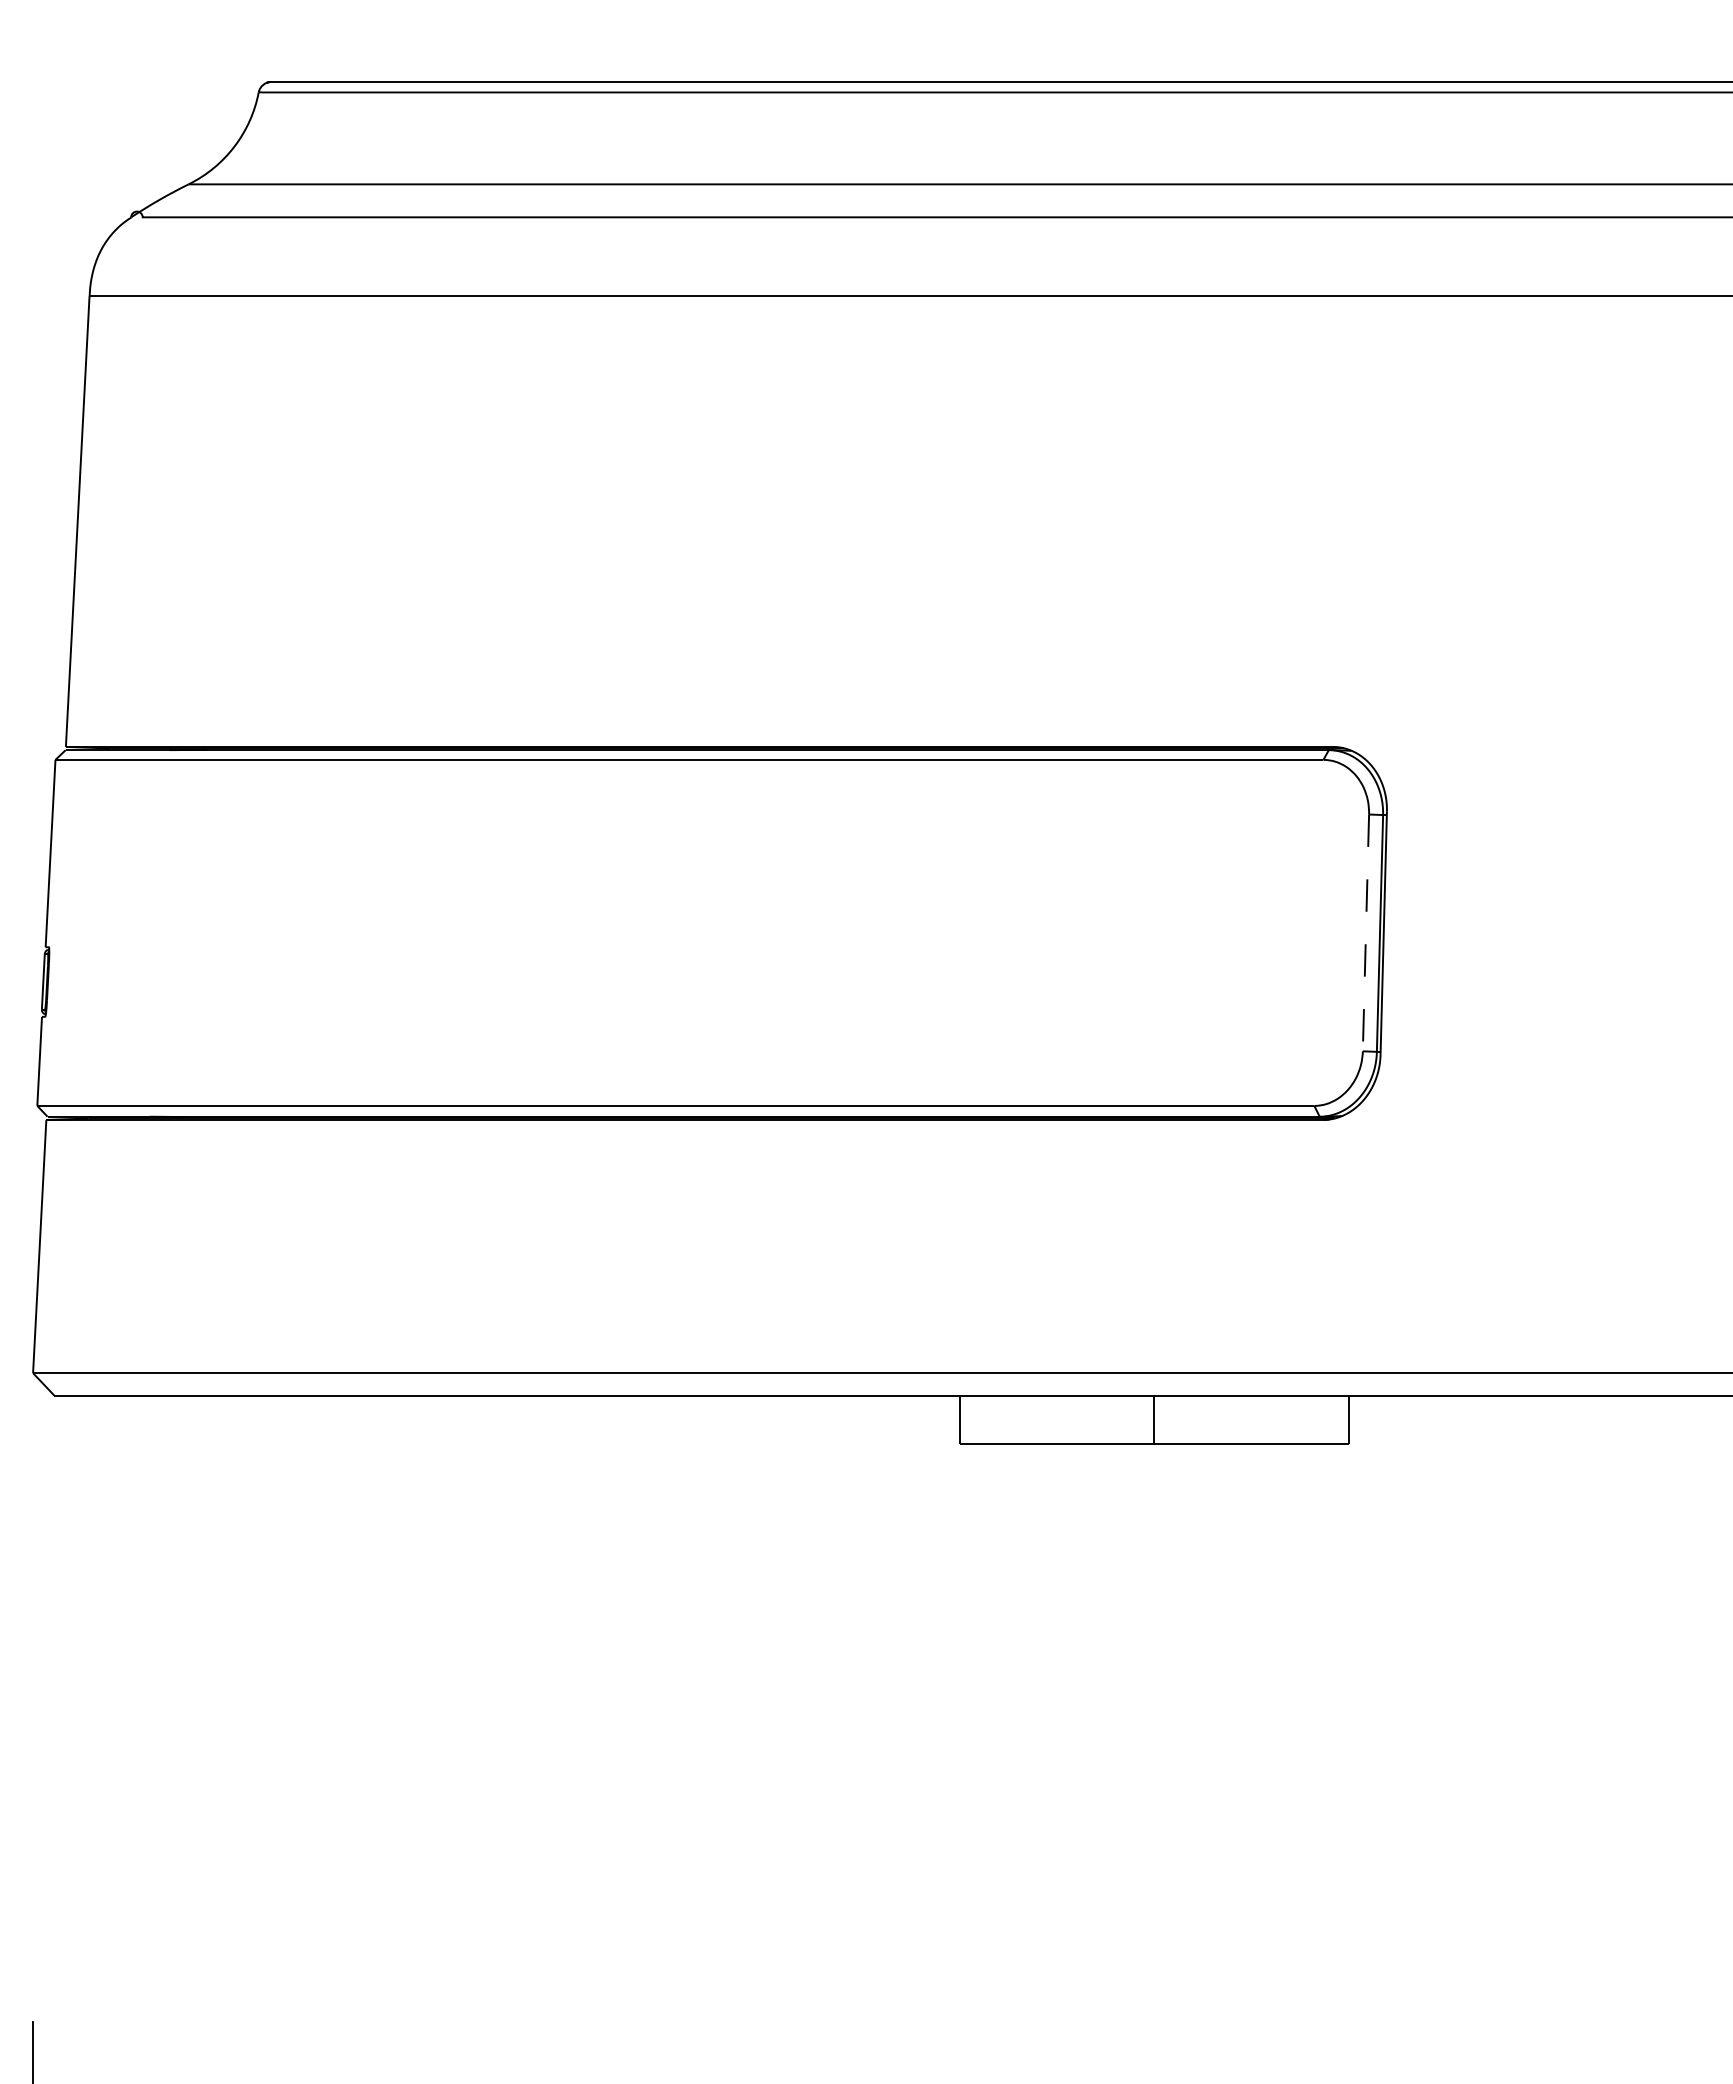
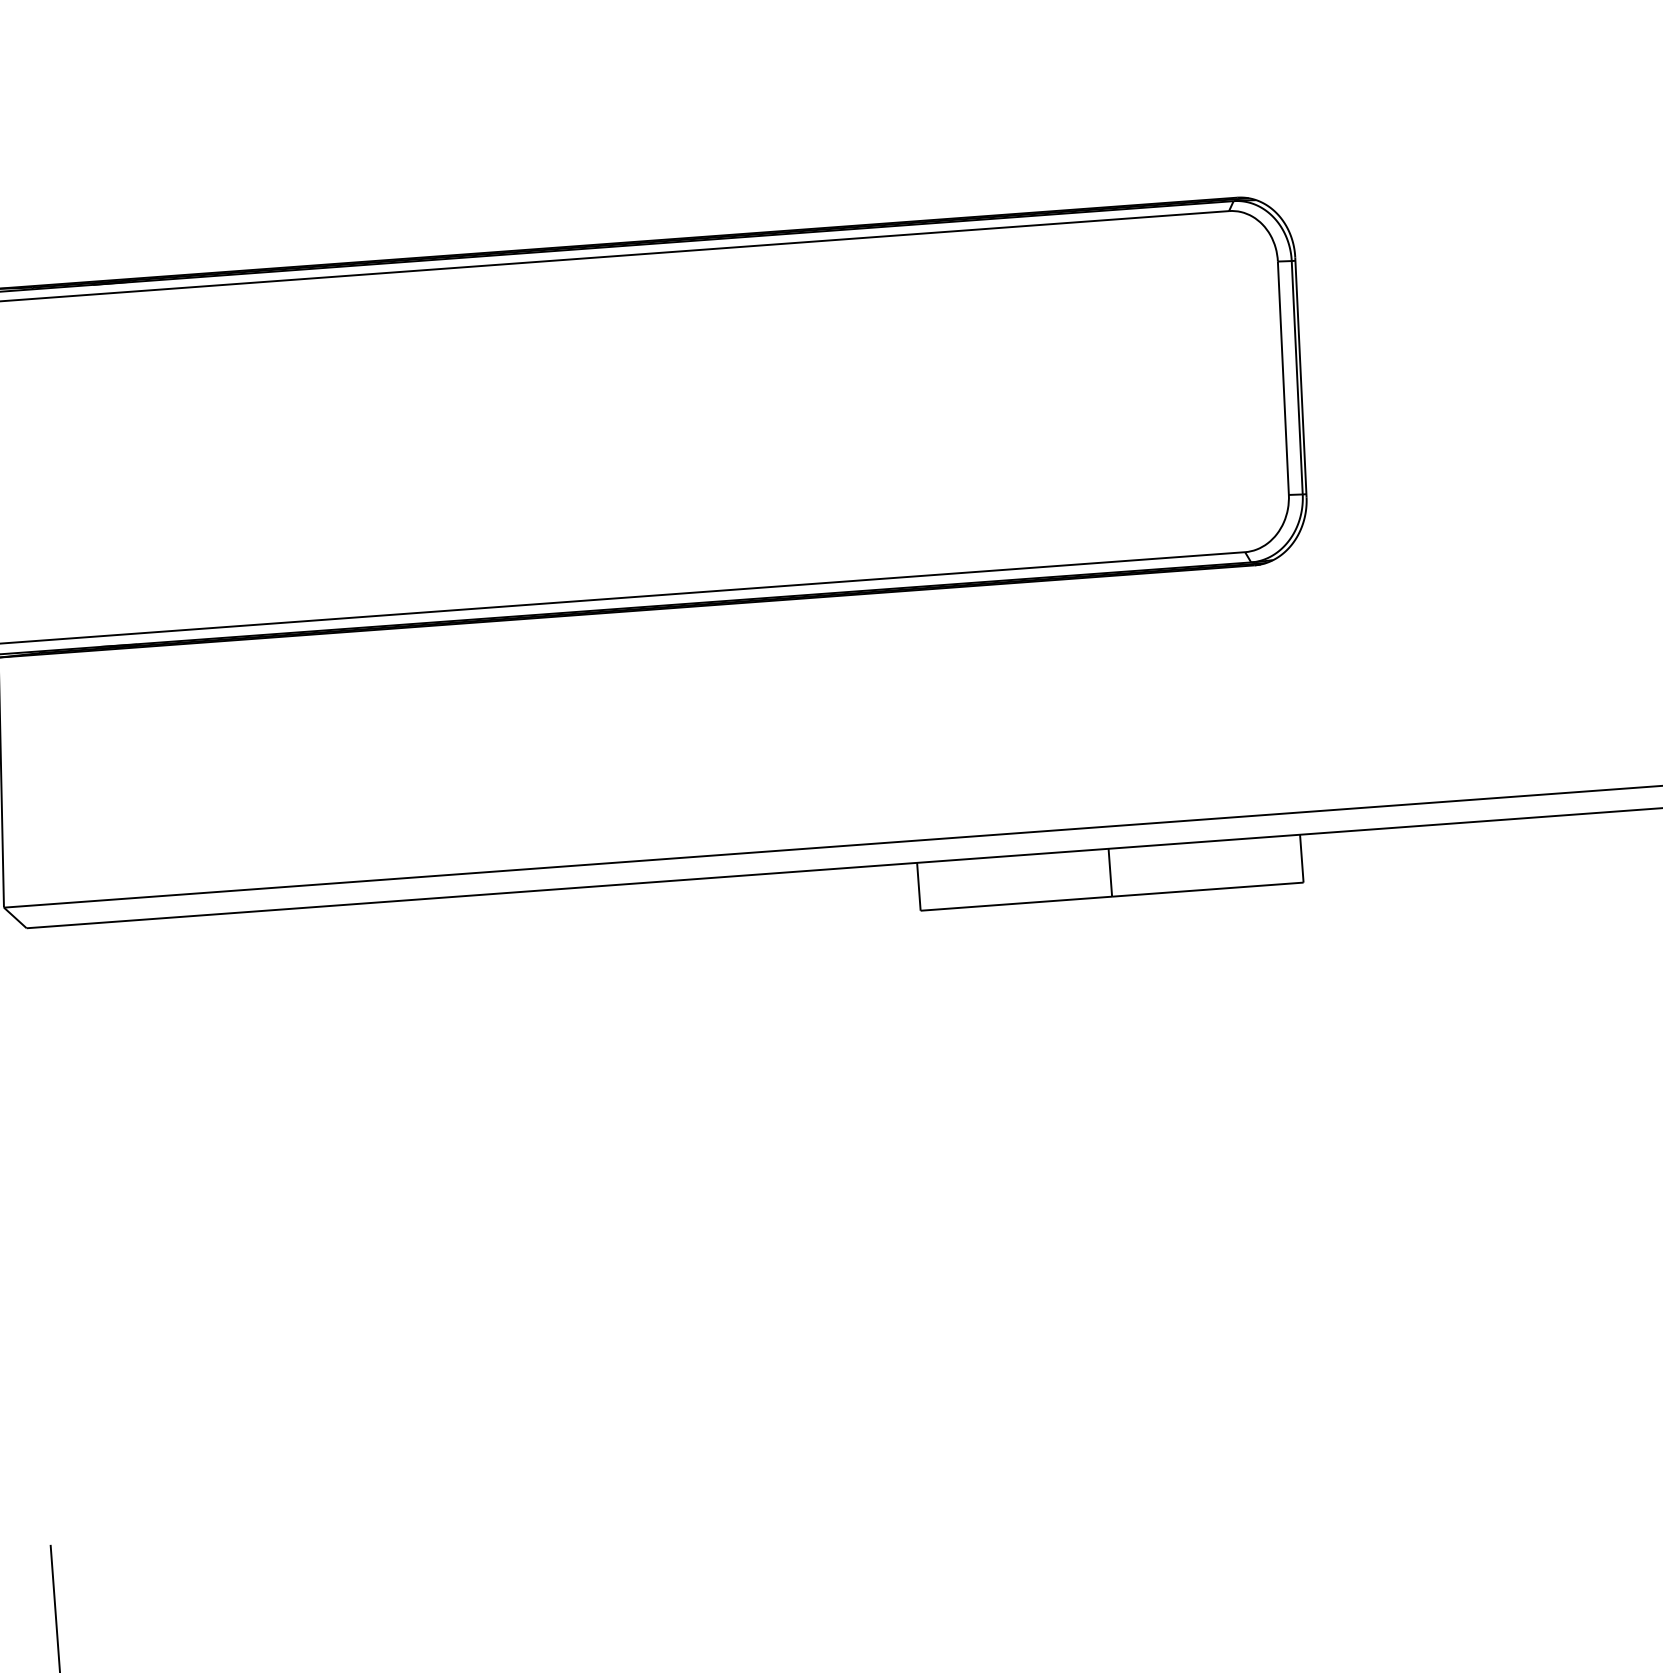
line: (1365, 933) -> (1282, 378), dashed -> solid

